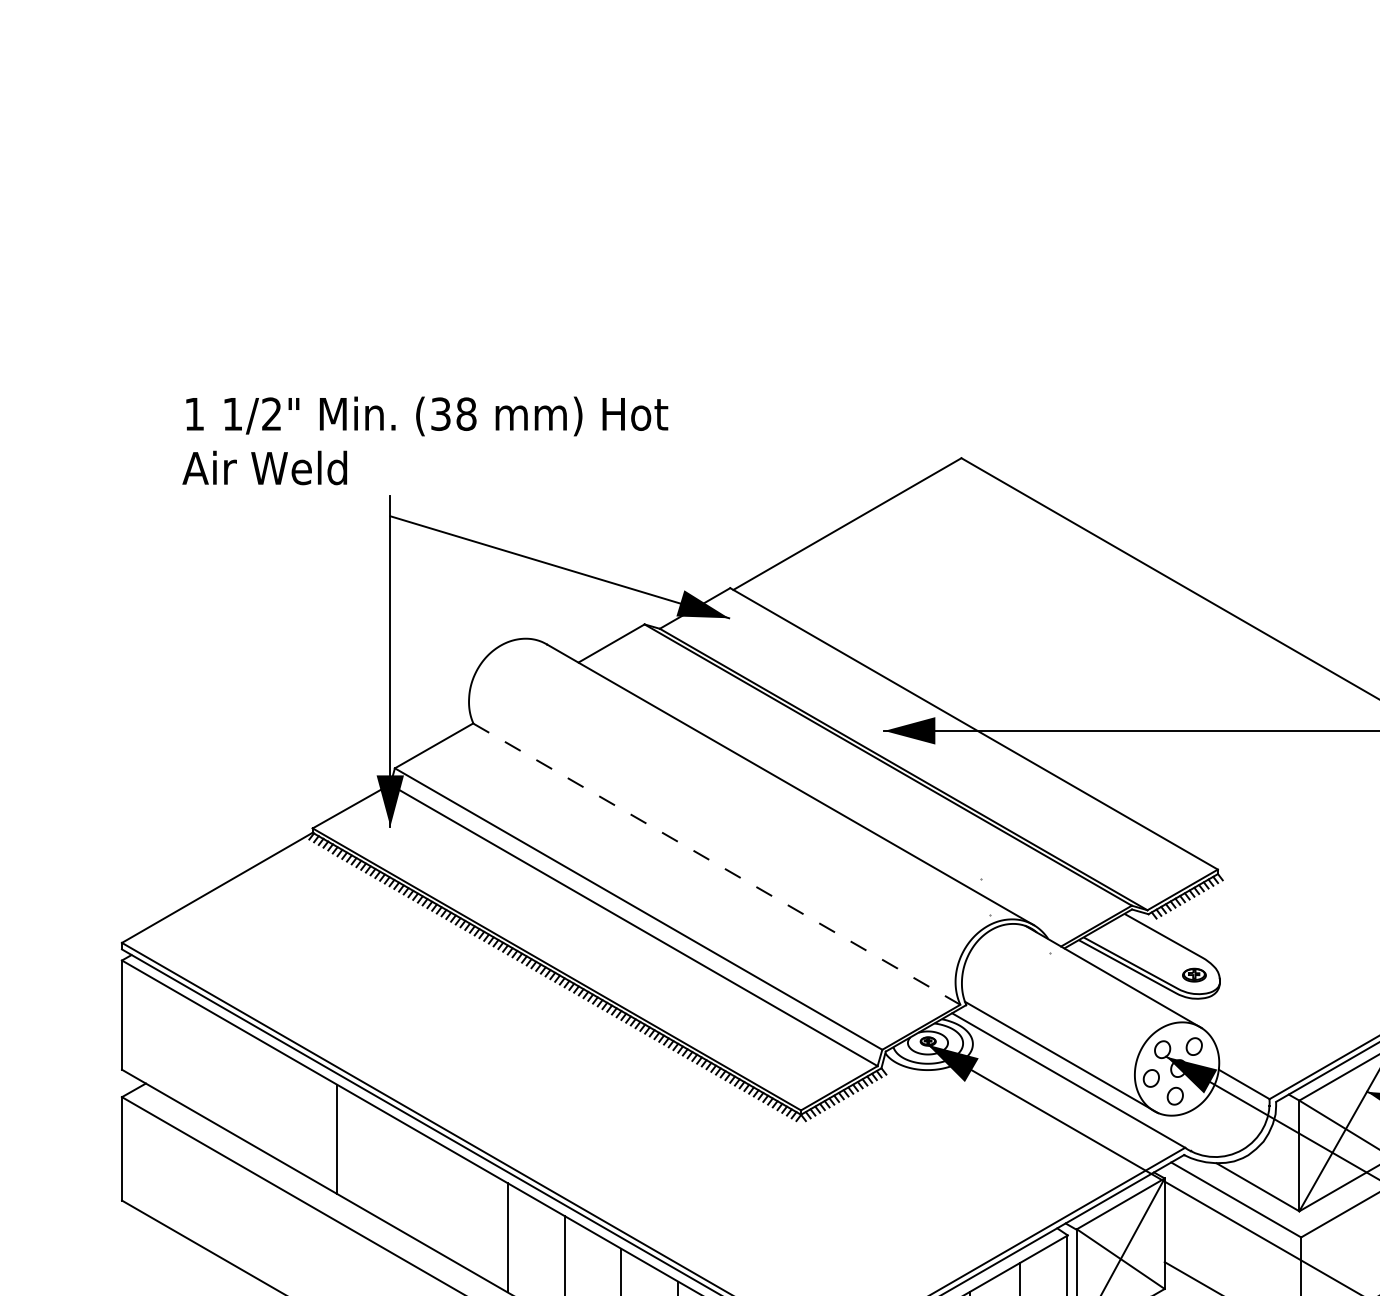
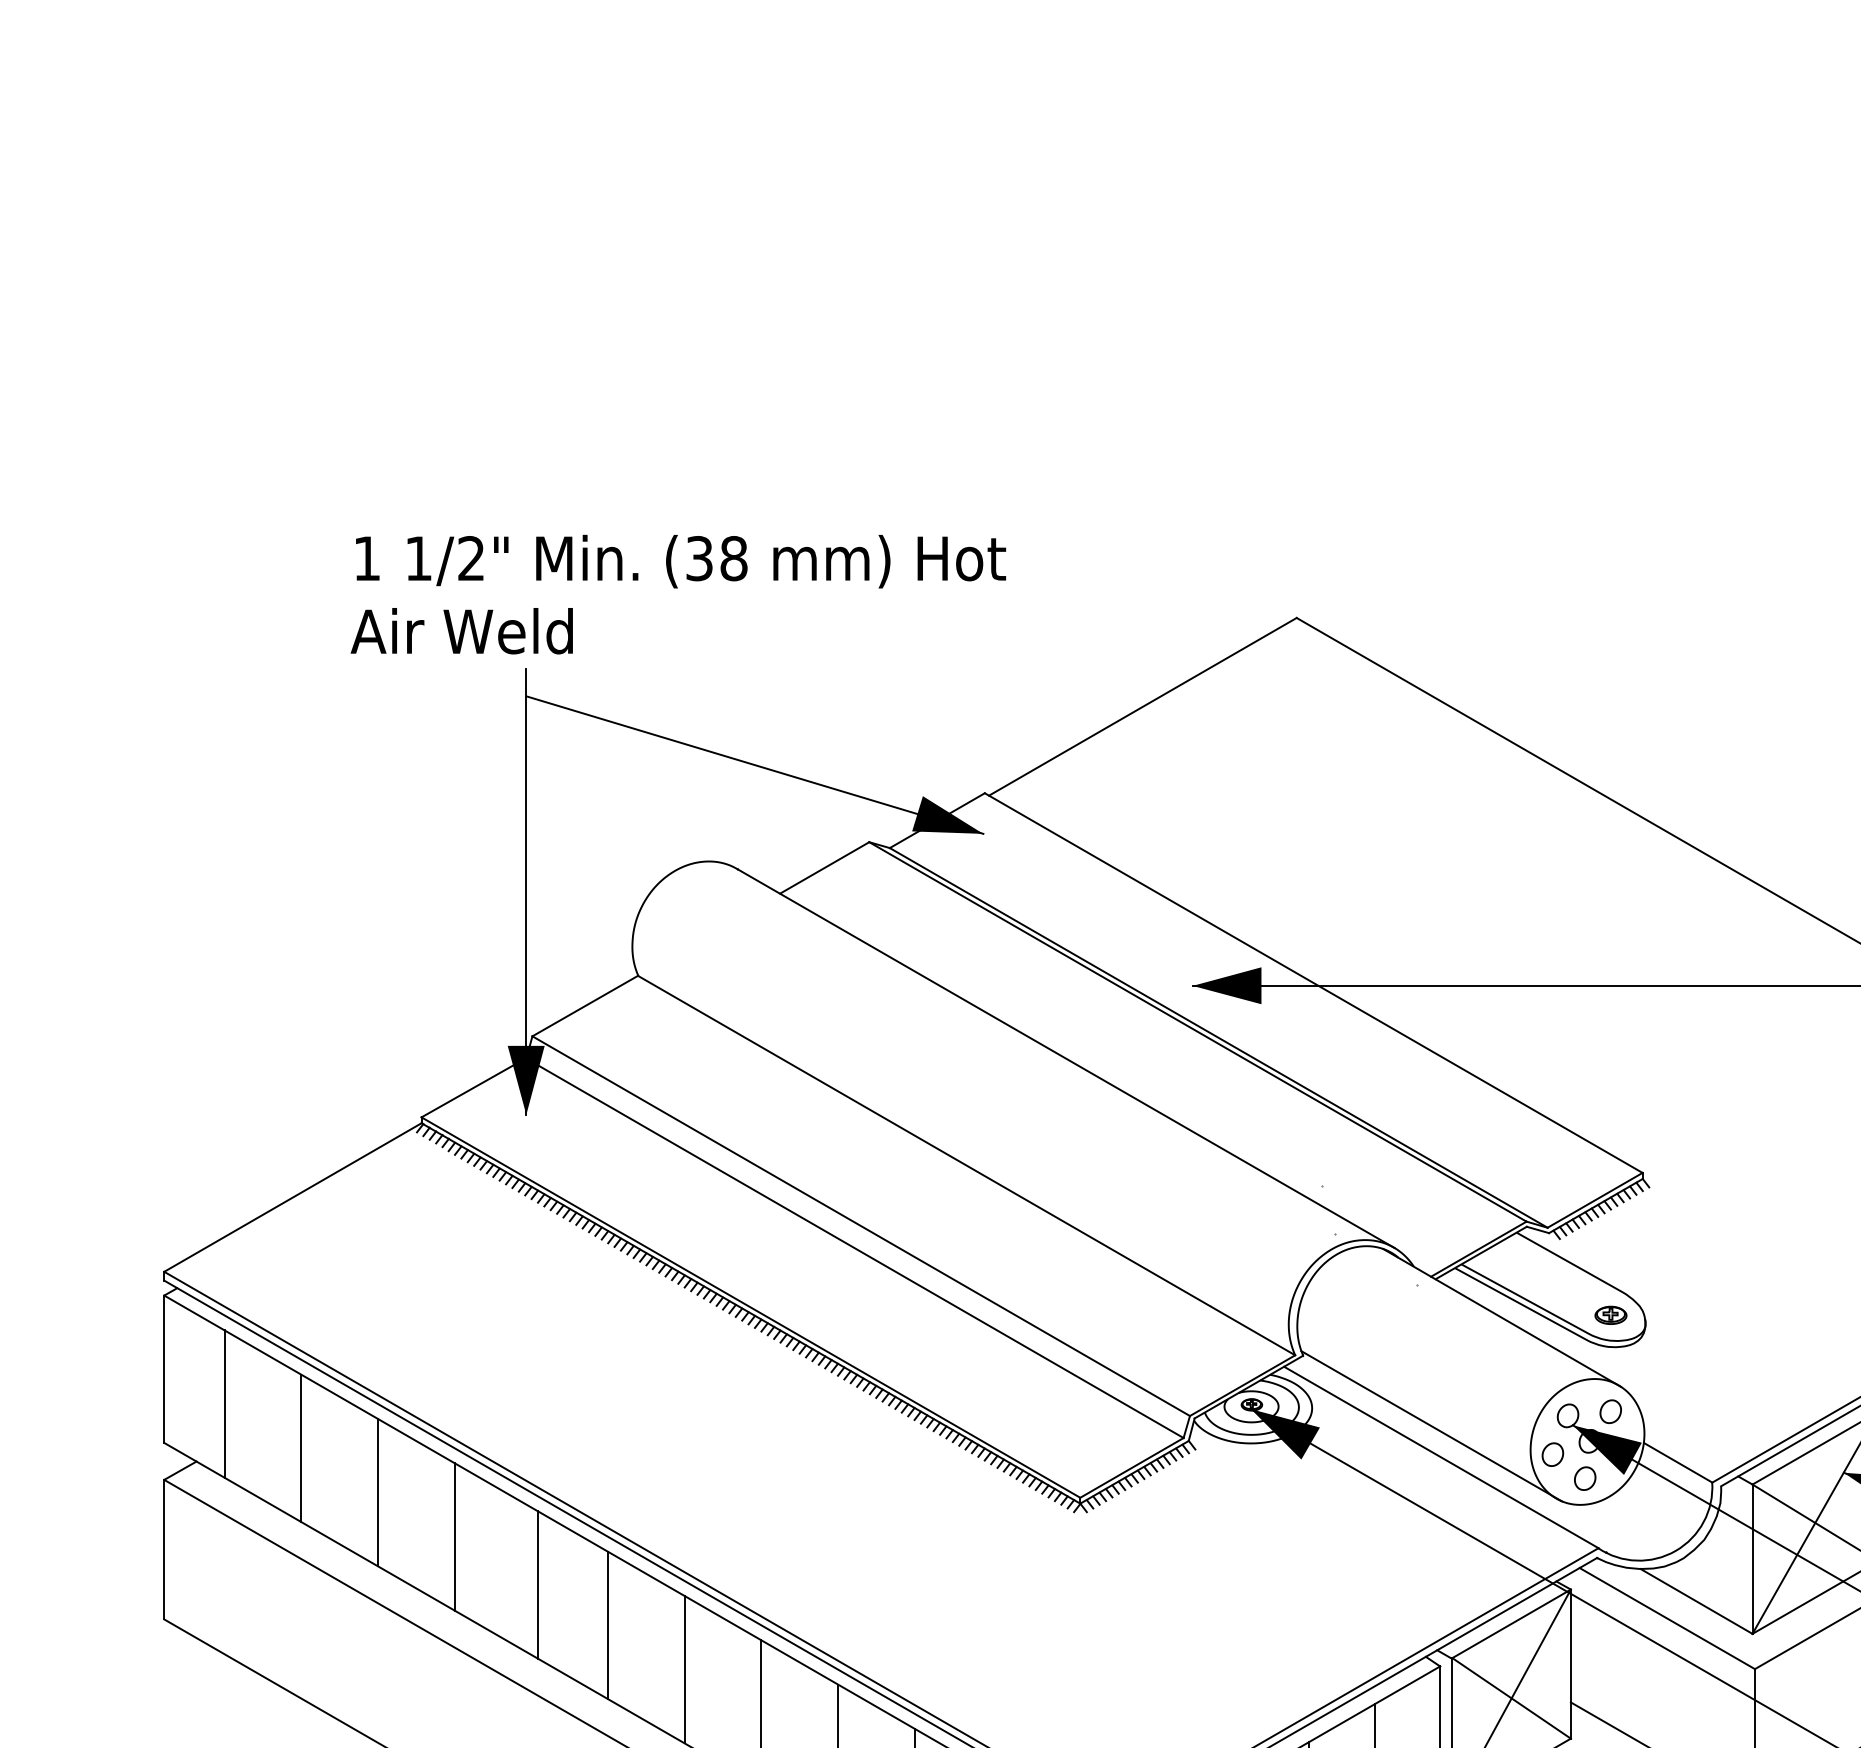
text: (425, 440) -> (678, 594), moved
line: (717, 864) -> (967, 1165), dashed -> solid
line: (166, 1040) -> (224, 1403), added
line: (223, 1073) -> (301, 1448), added
line: (280, 1106) -> (377, 1492), added
line: (399, 1174) -> (538, 1584), added
line: (451, 1204) -> (608, 1624), added

